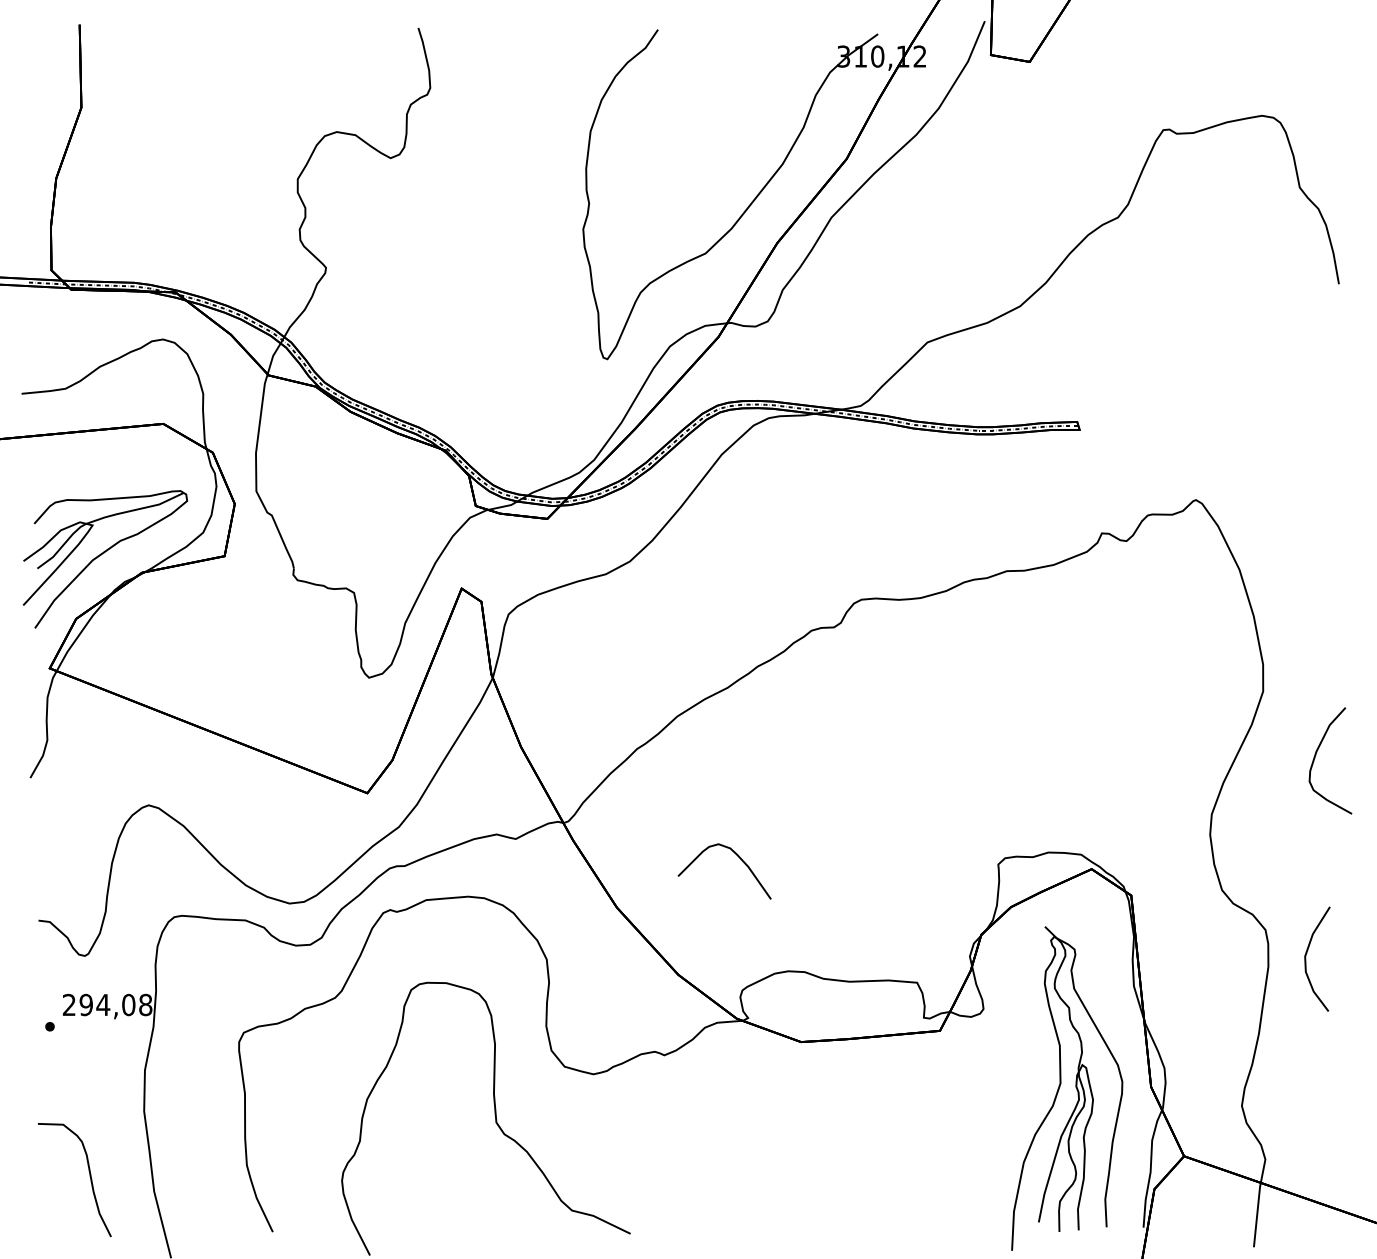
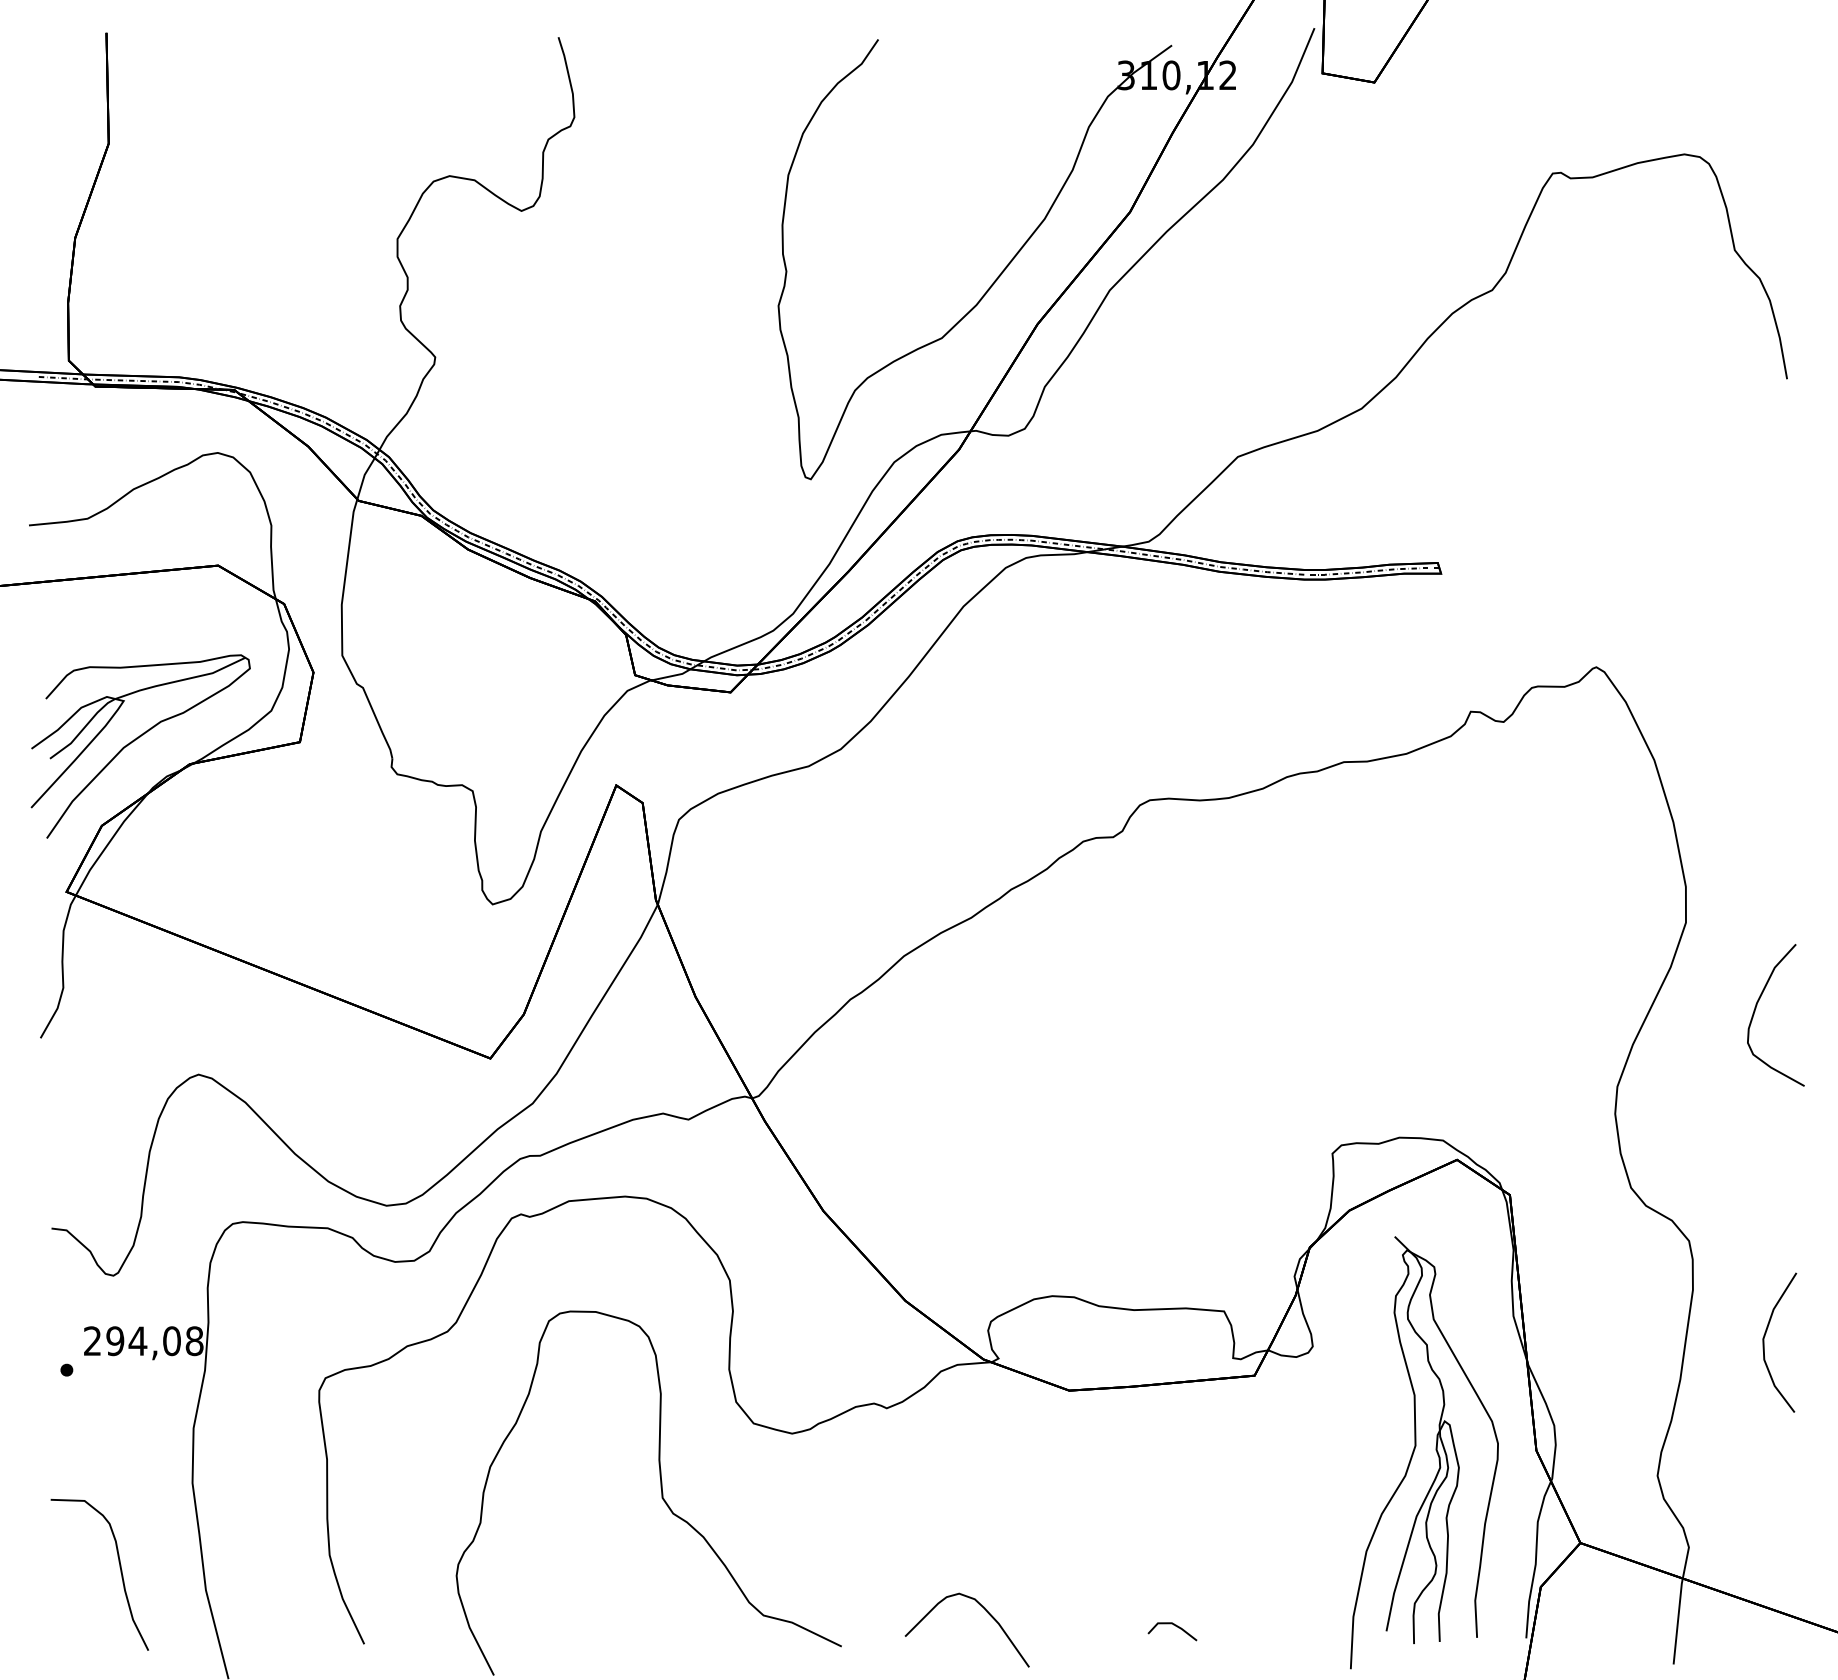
curve: (738, 857) -> (985, 1611), moved
curve: (1306, 958) -> (1765, 1341), moved
line: (879, 1218) -> (1173, 1626), added

